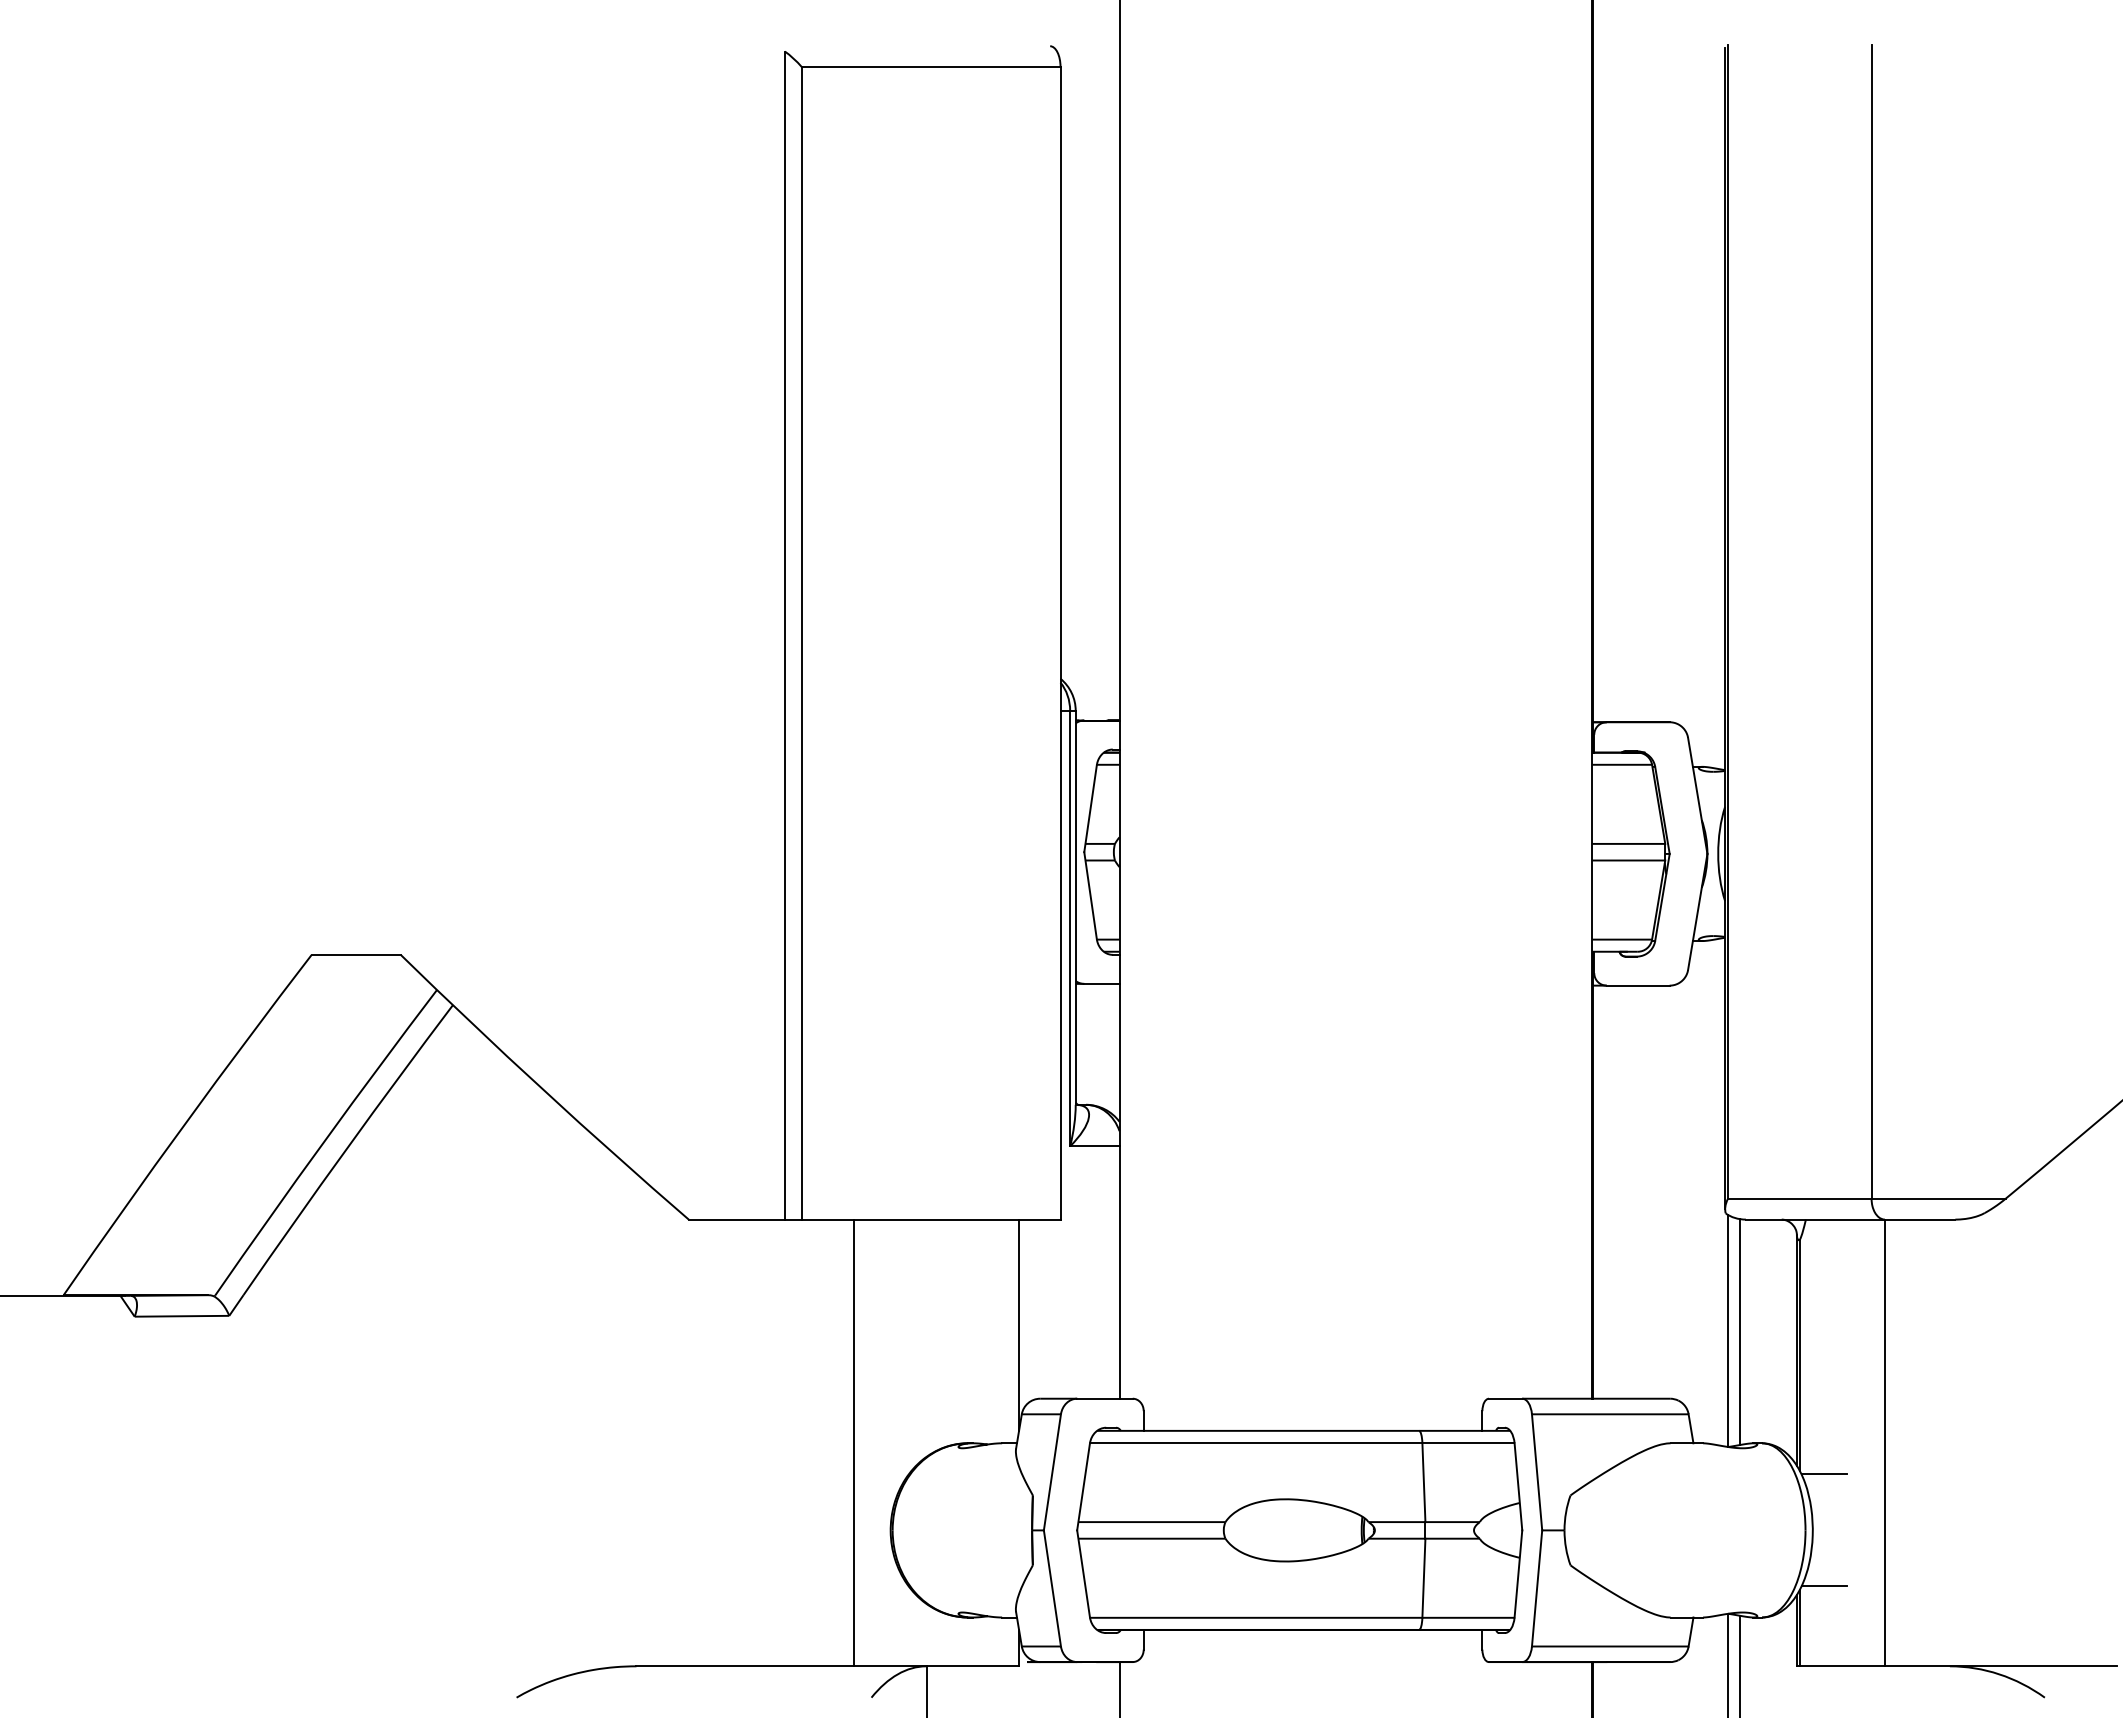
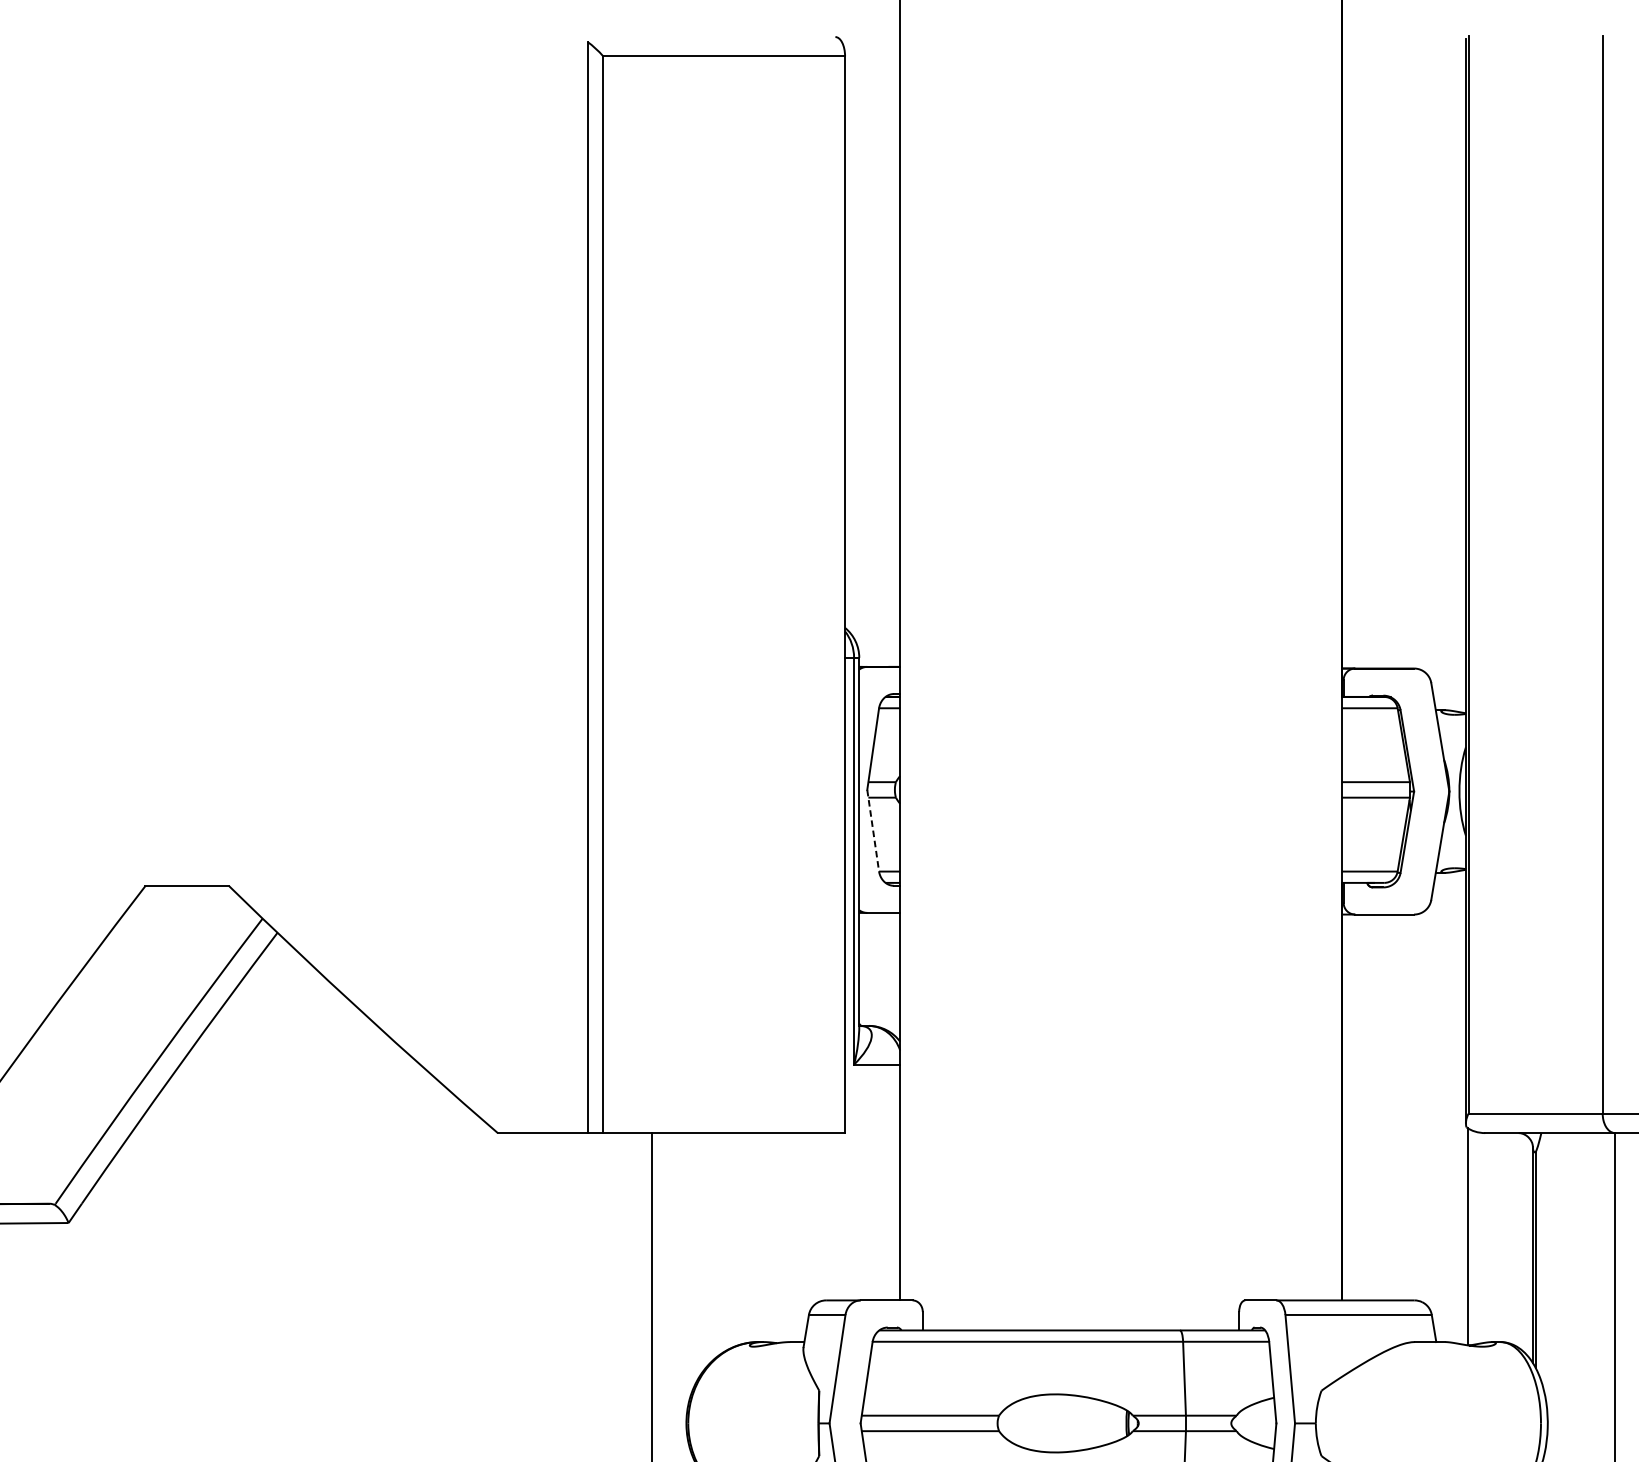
line: (1090, 895) -> (873, 830), solid -> dashed
line: (1019, 1324) -> (806, 1231), removed
line: (1739, 1332) -> (1479, 1238), removed
line: (1824, 1474) -> (1558, 1371), removed

